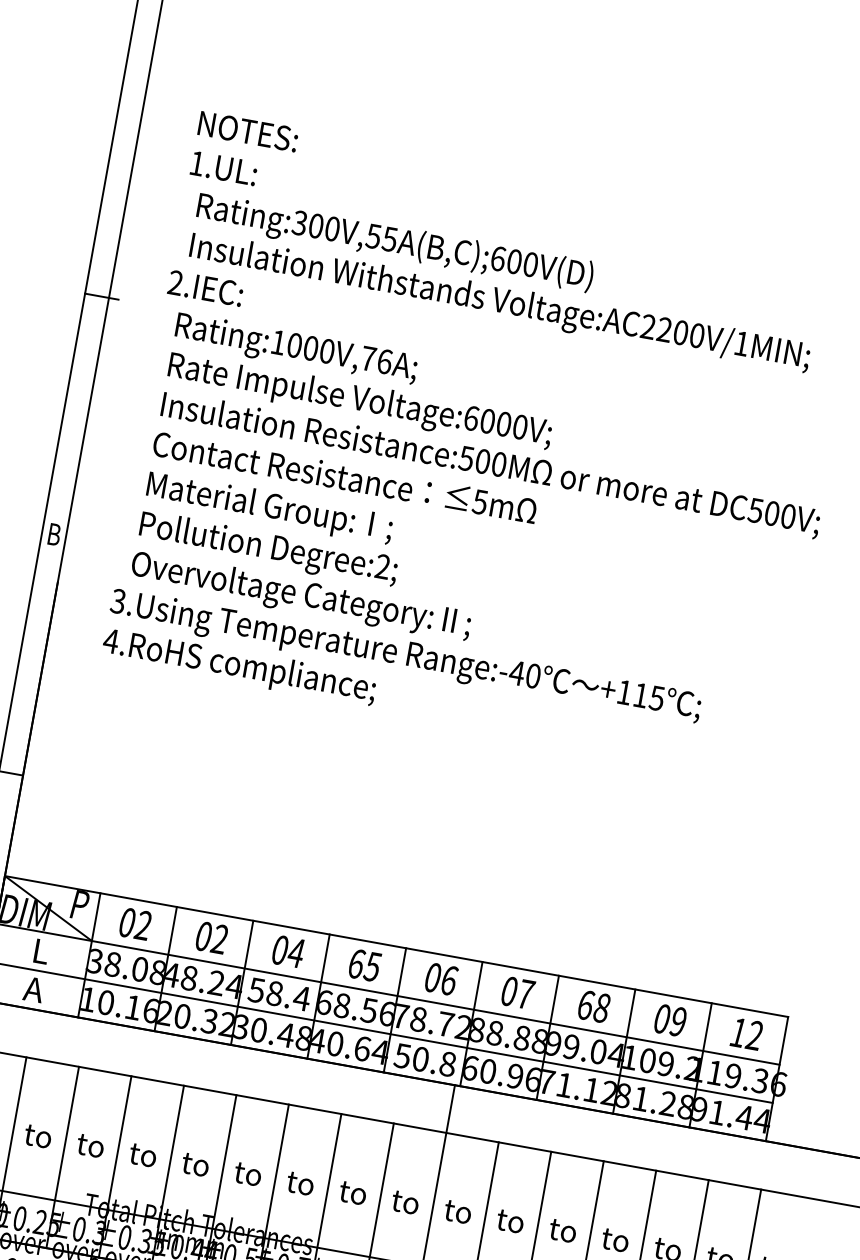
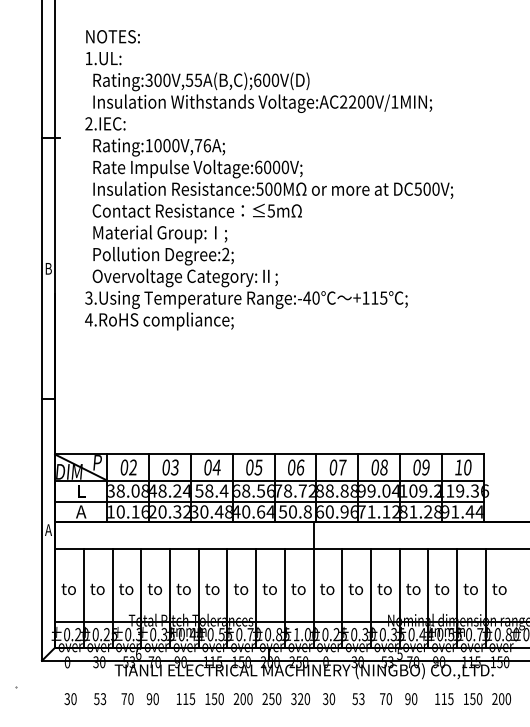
text: (218, 939) -> (174, 467), 02 -> 03
text: (356, 963) -> (249, 467), 65 -> 05
text: (586, 1005) -> (375, 467), 68 -> 08
text: (754, 1035) -> (467, 467), 12 -> 10

